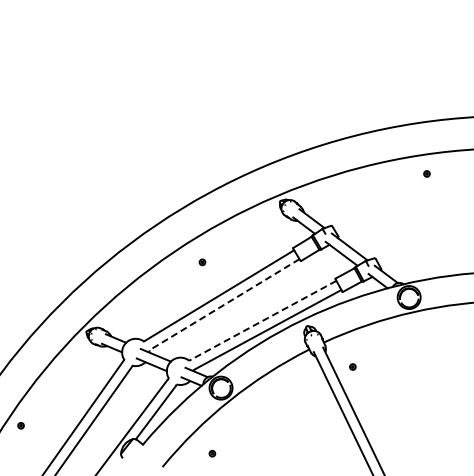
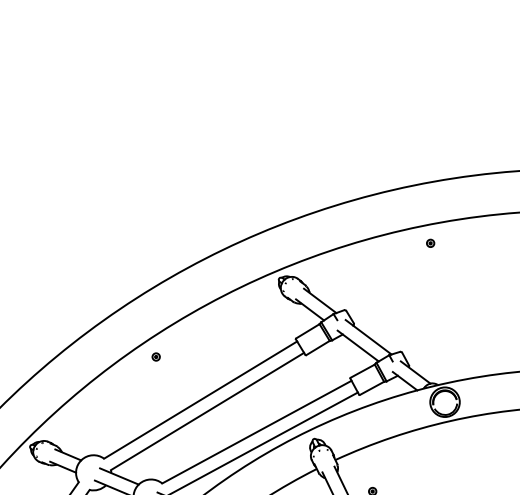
part: (426, 173) -> (430, 242), moved
part: (202, 262) -> (156, 357), moved
line: (224, 304) -> (207, 411), dashed -> solid
line: (262, 320) -> (256, 431), dashed -> solid

